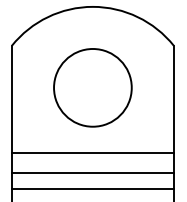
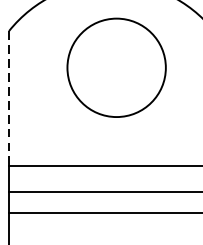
circle: (92, 87) -> (116, 67), moved
line: (11, 99) -> (8, 99), solid -> dashed

